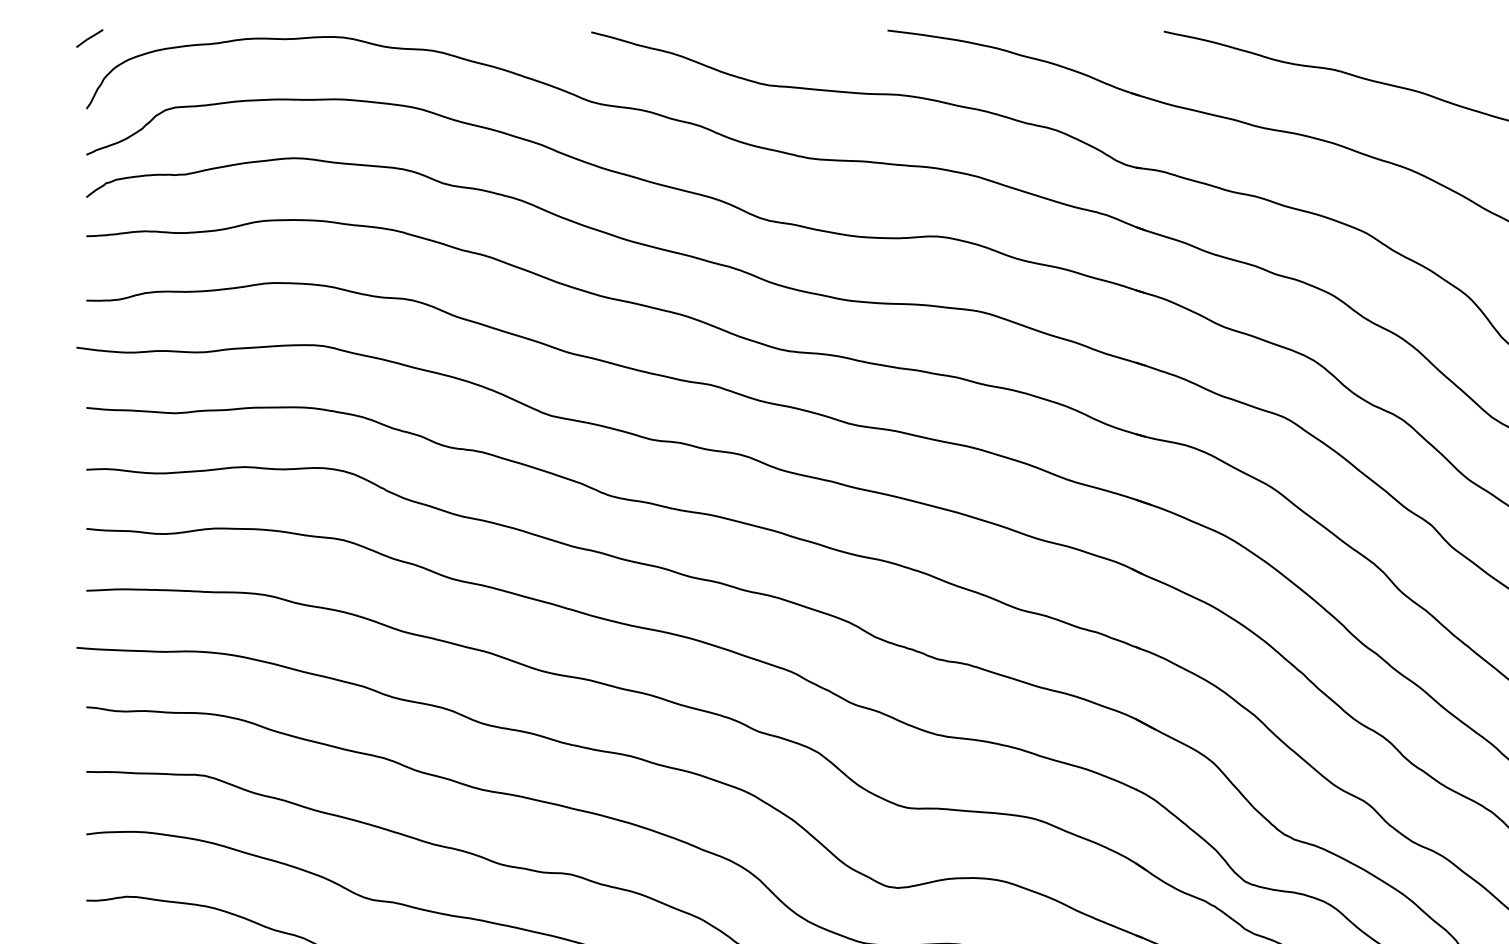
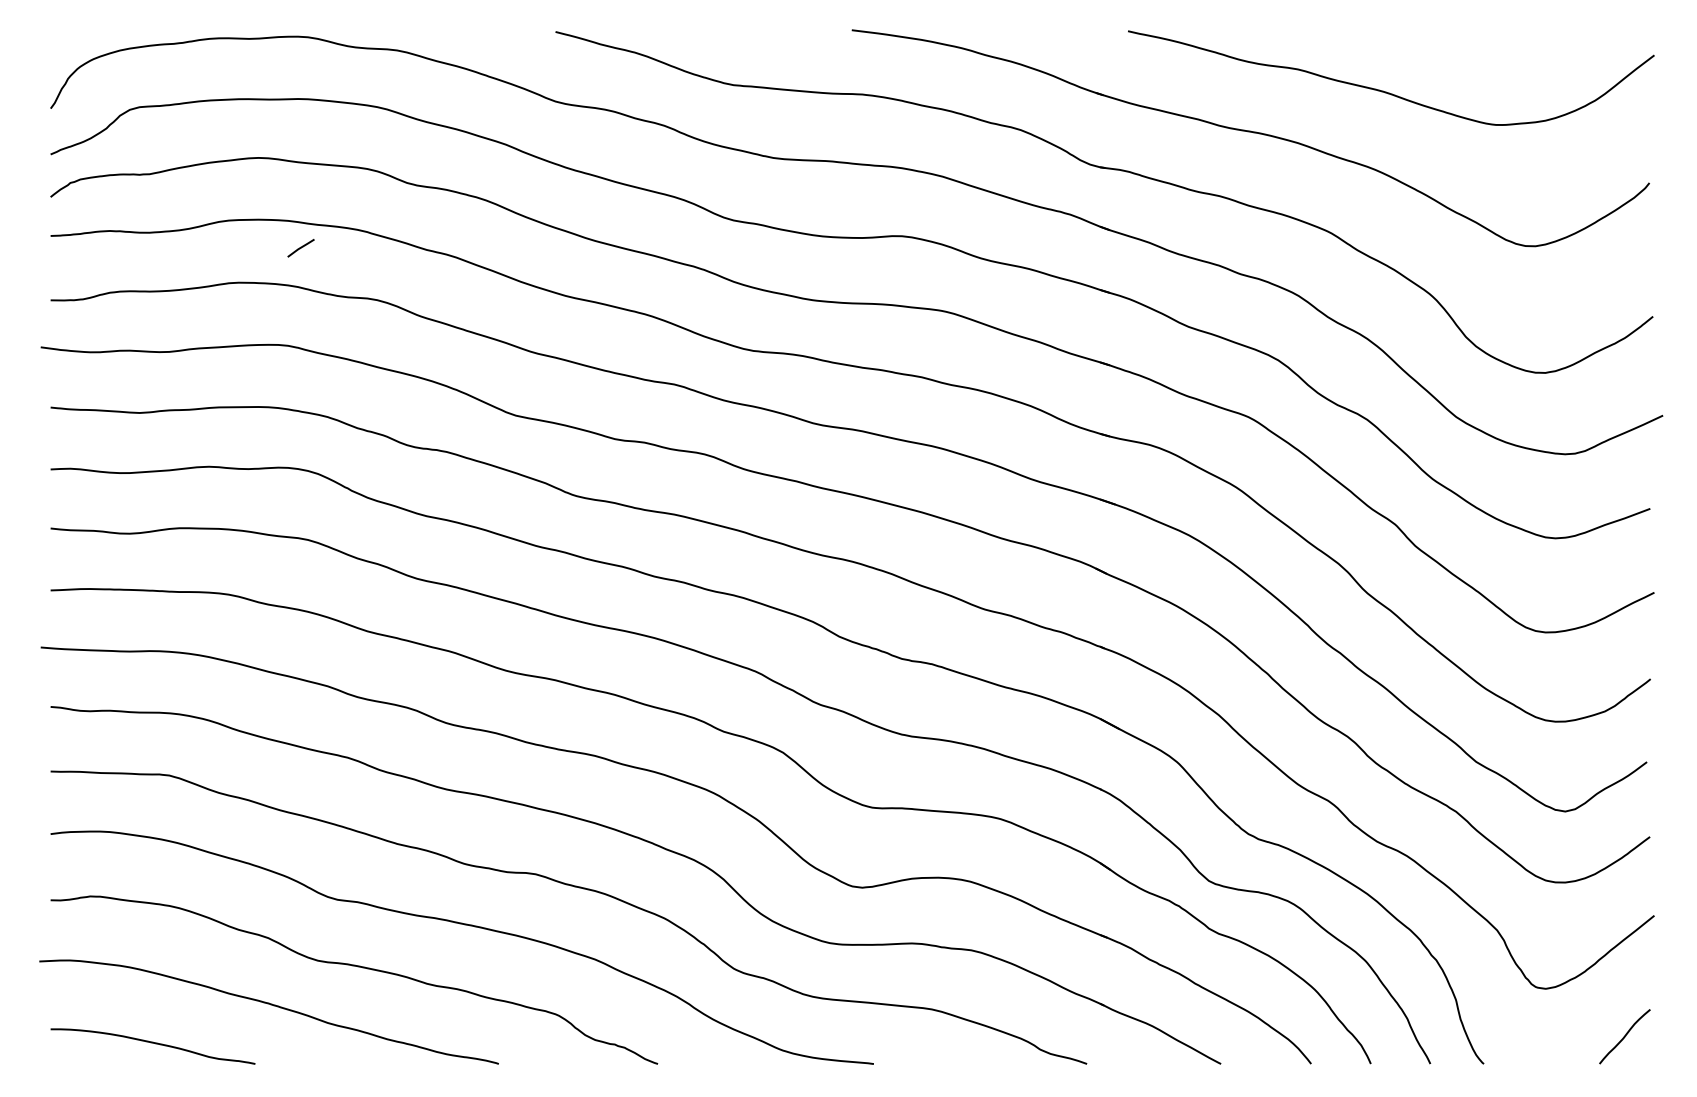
line: (89, 38) -> (300, 248), moved

